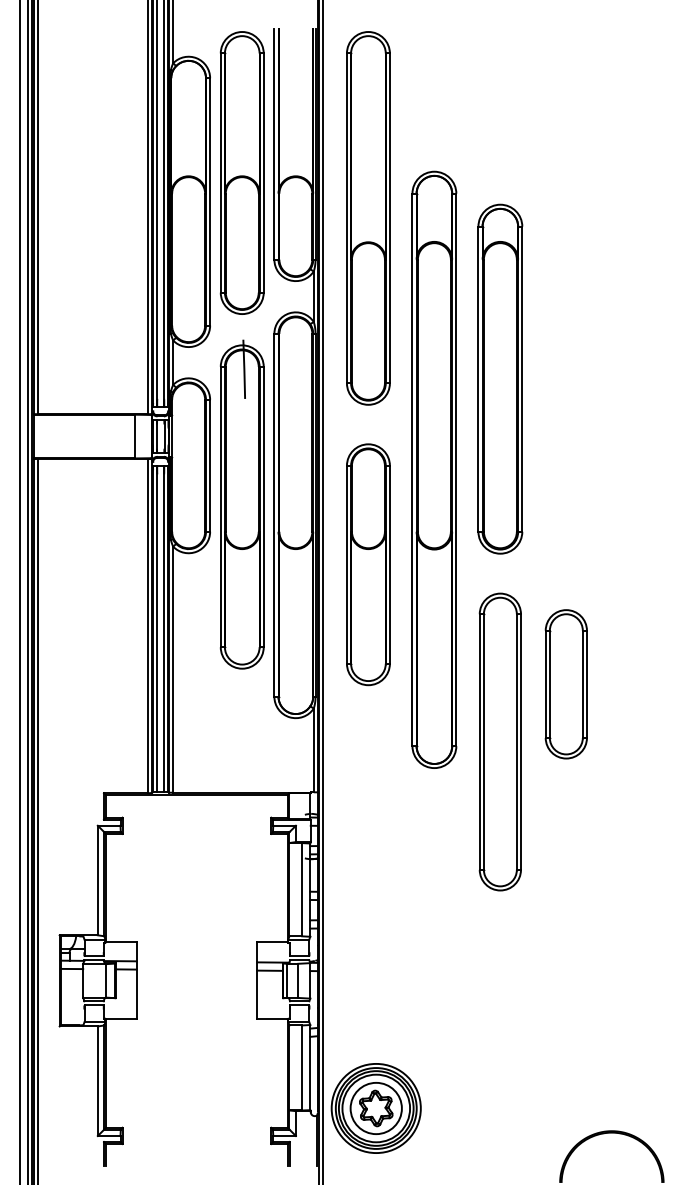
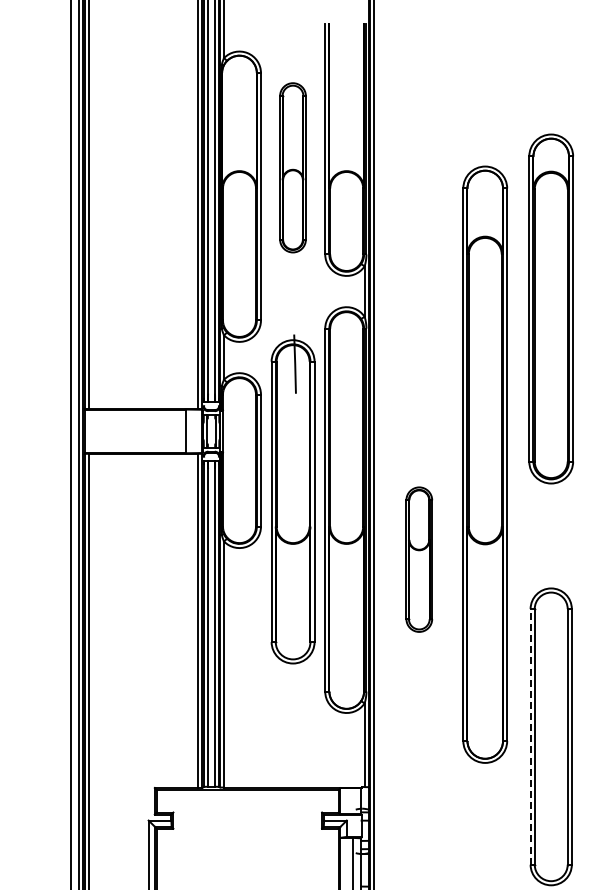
part: (241, 172) -> (292, 167), size x0.6
part: (368, 218) -> (419, 213), removed
part: (500, 378) -> (551, 308), moved
part: (368, 564) -> (419, 559), size x0.6
line: (479, 742) -> (530, 737), solid -> dashed

